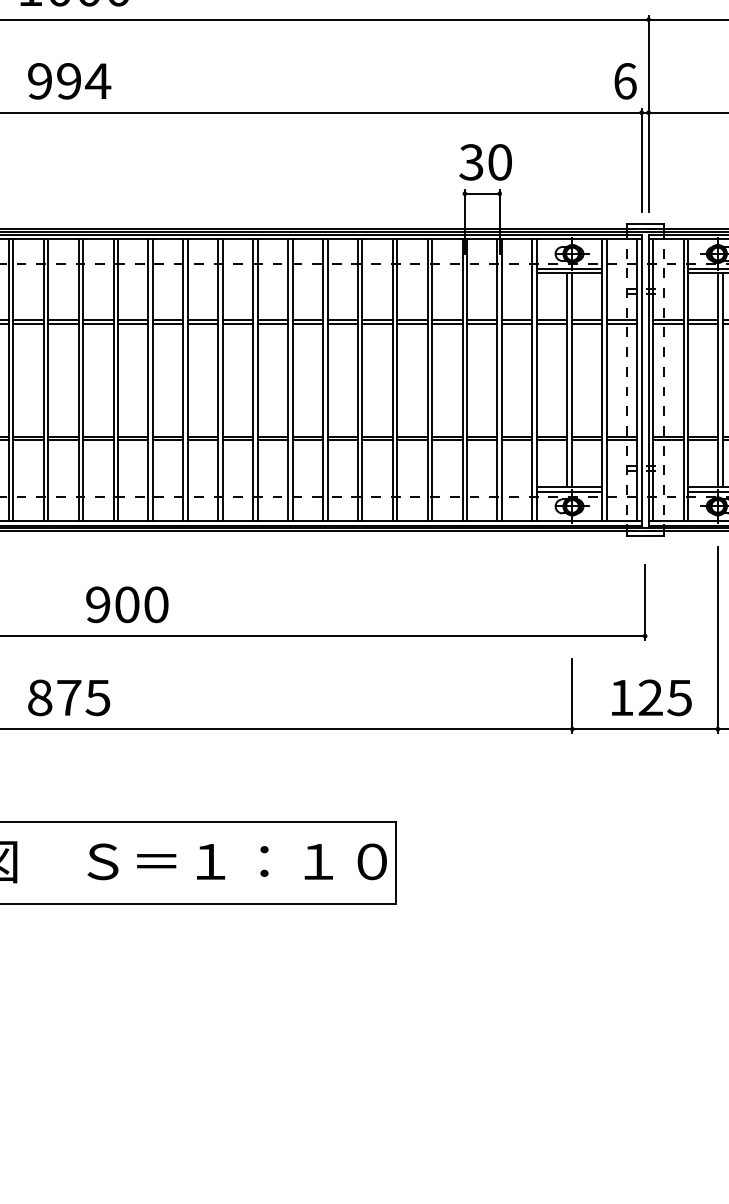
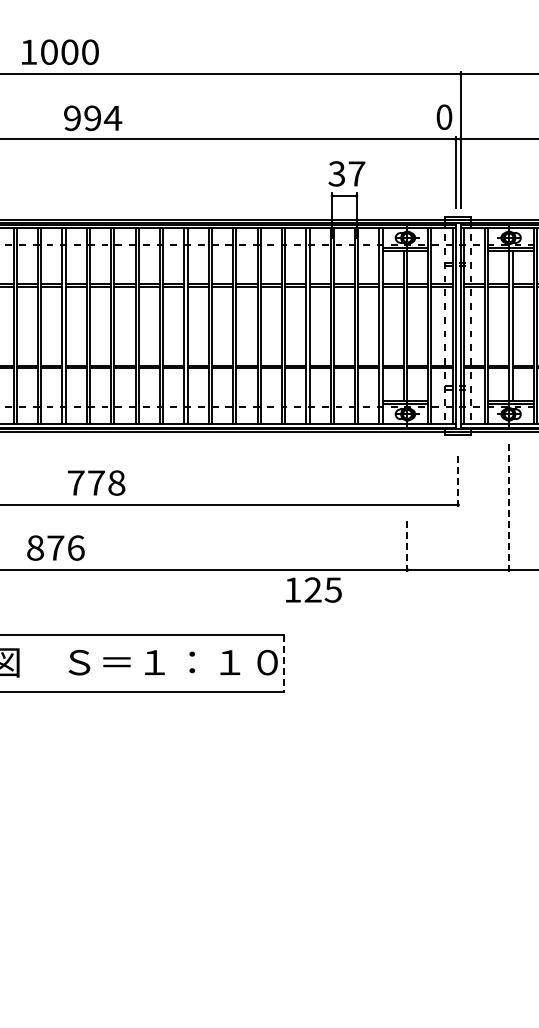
text: (70, 80) -> (93, 117), moved
text: (625, 80) -> (444, 116), 6 -> 0
text: (499, 161) -> (356, 173), 30 -> 37
line: (645, 601) -> (458, 480), solid -> dashed
text: (127, 604) -> (96, 482), 900 -> 778
line: (718, 639) -> (509, 507), solid -> dashed
line: (572, 695) -> (407, 546), solid -> dashed
text: (97, 697) -> (75, 547), 875 -> 876
text: (651, 697) -> (313, 589), moved
line: (395, 863) -> (283, 663), solid -> dashed

